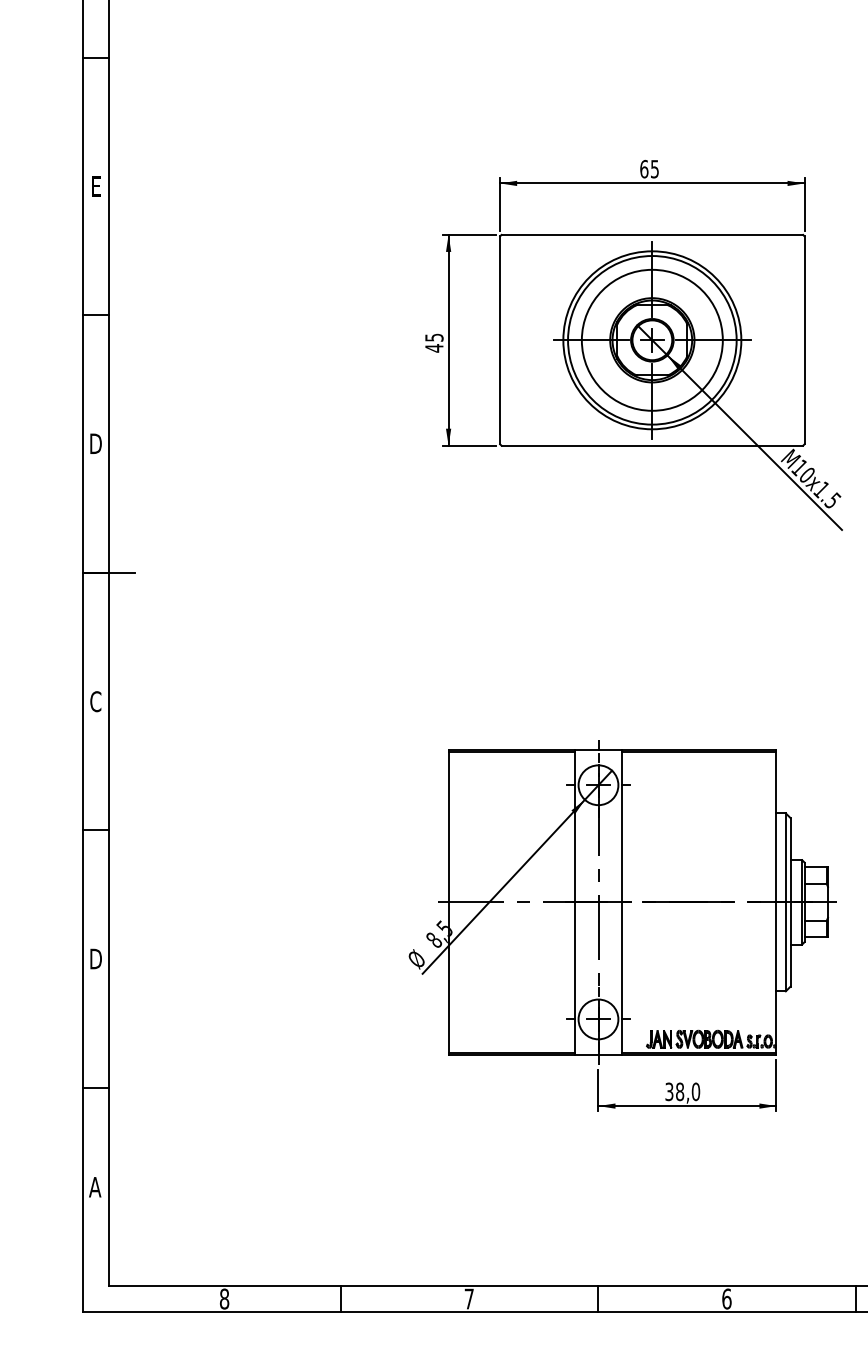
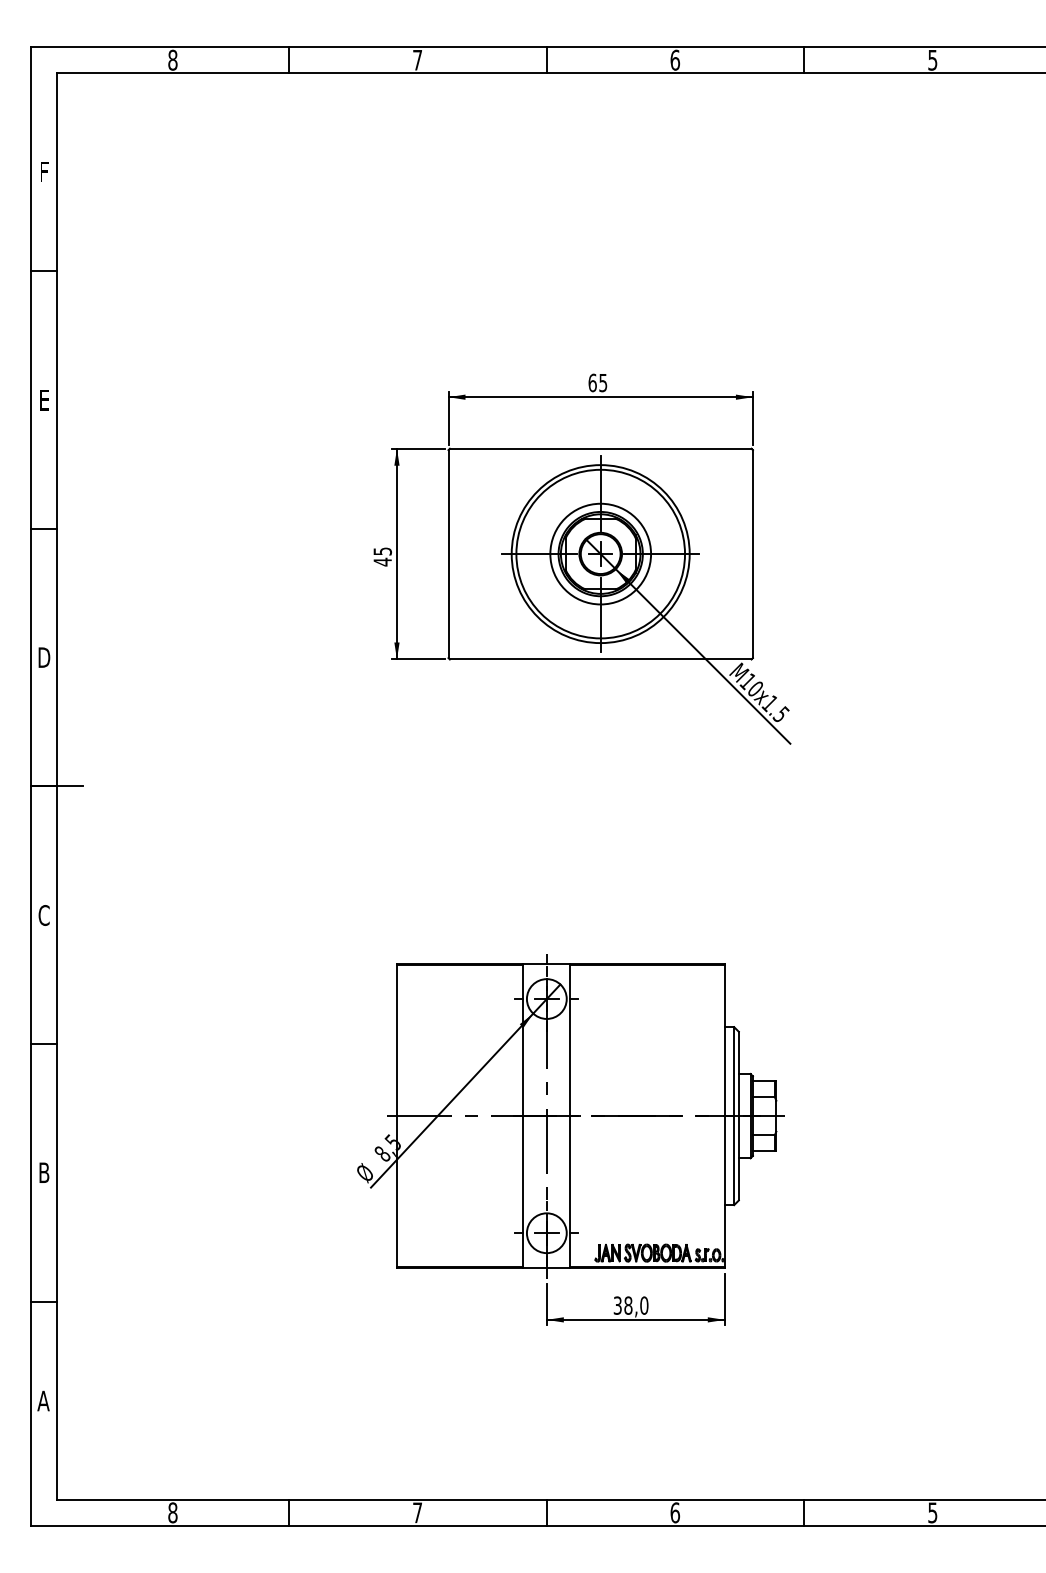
circle: (652, 339) -> (600, 553), size x0.71
text: (96, 958) -> (44, 1172), D -> B

